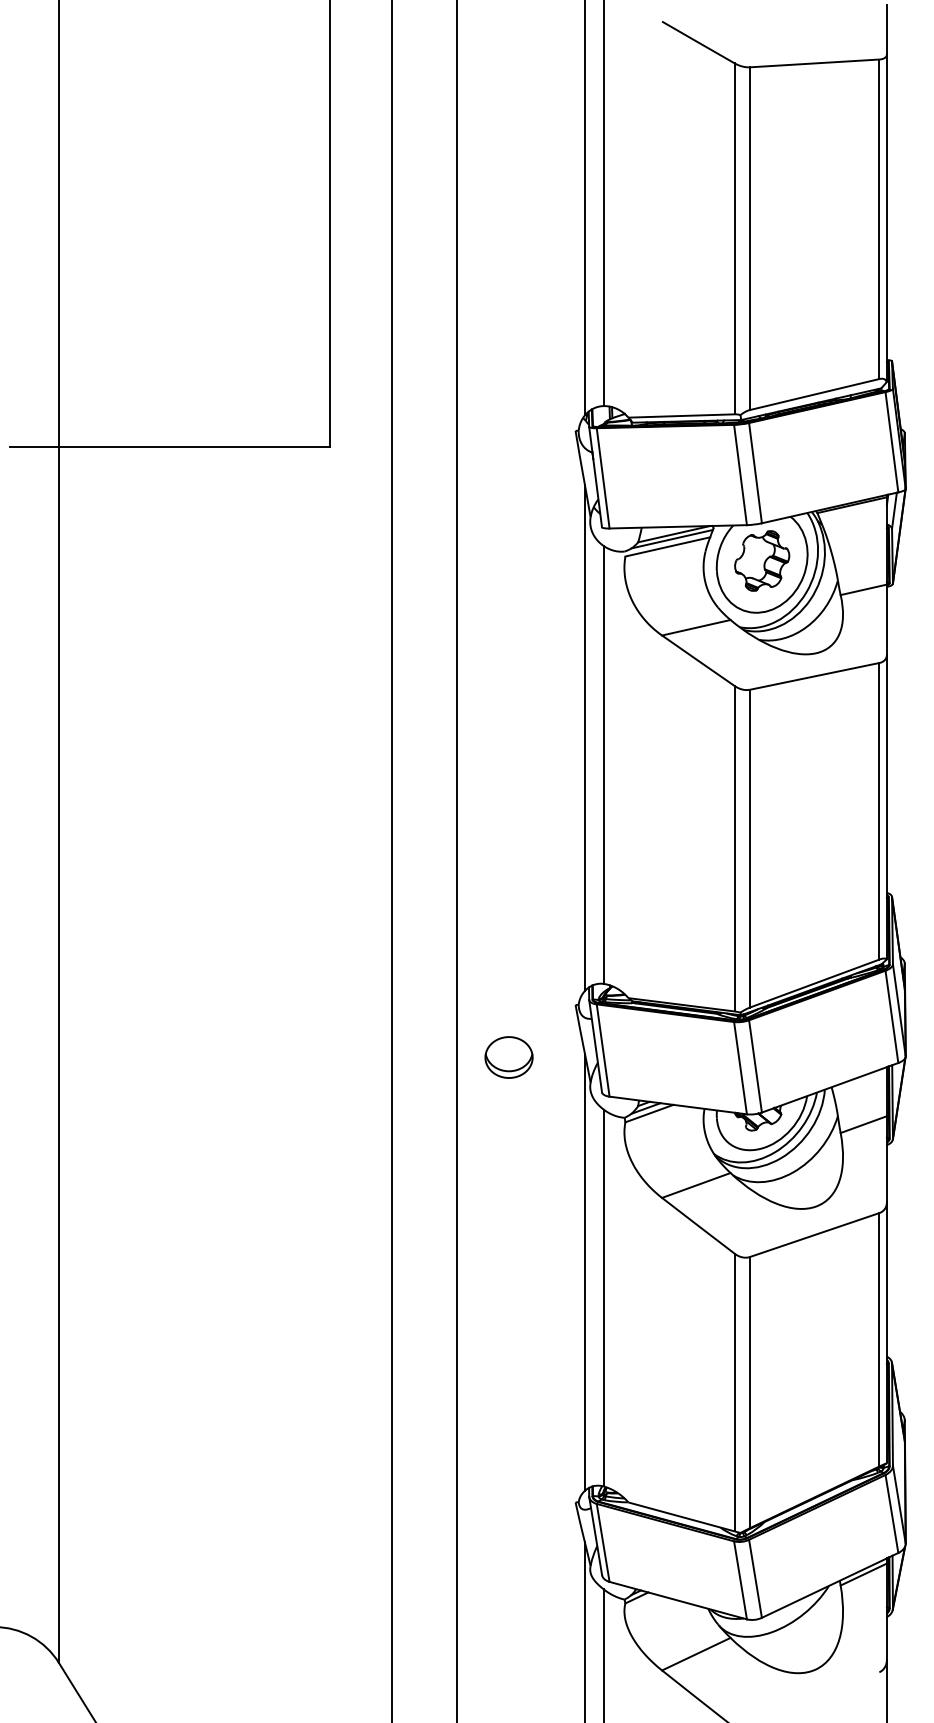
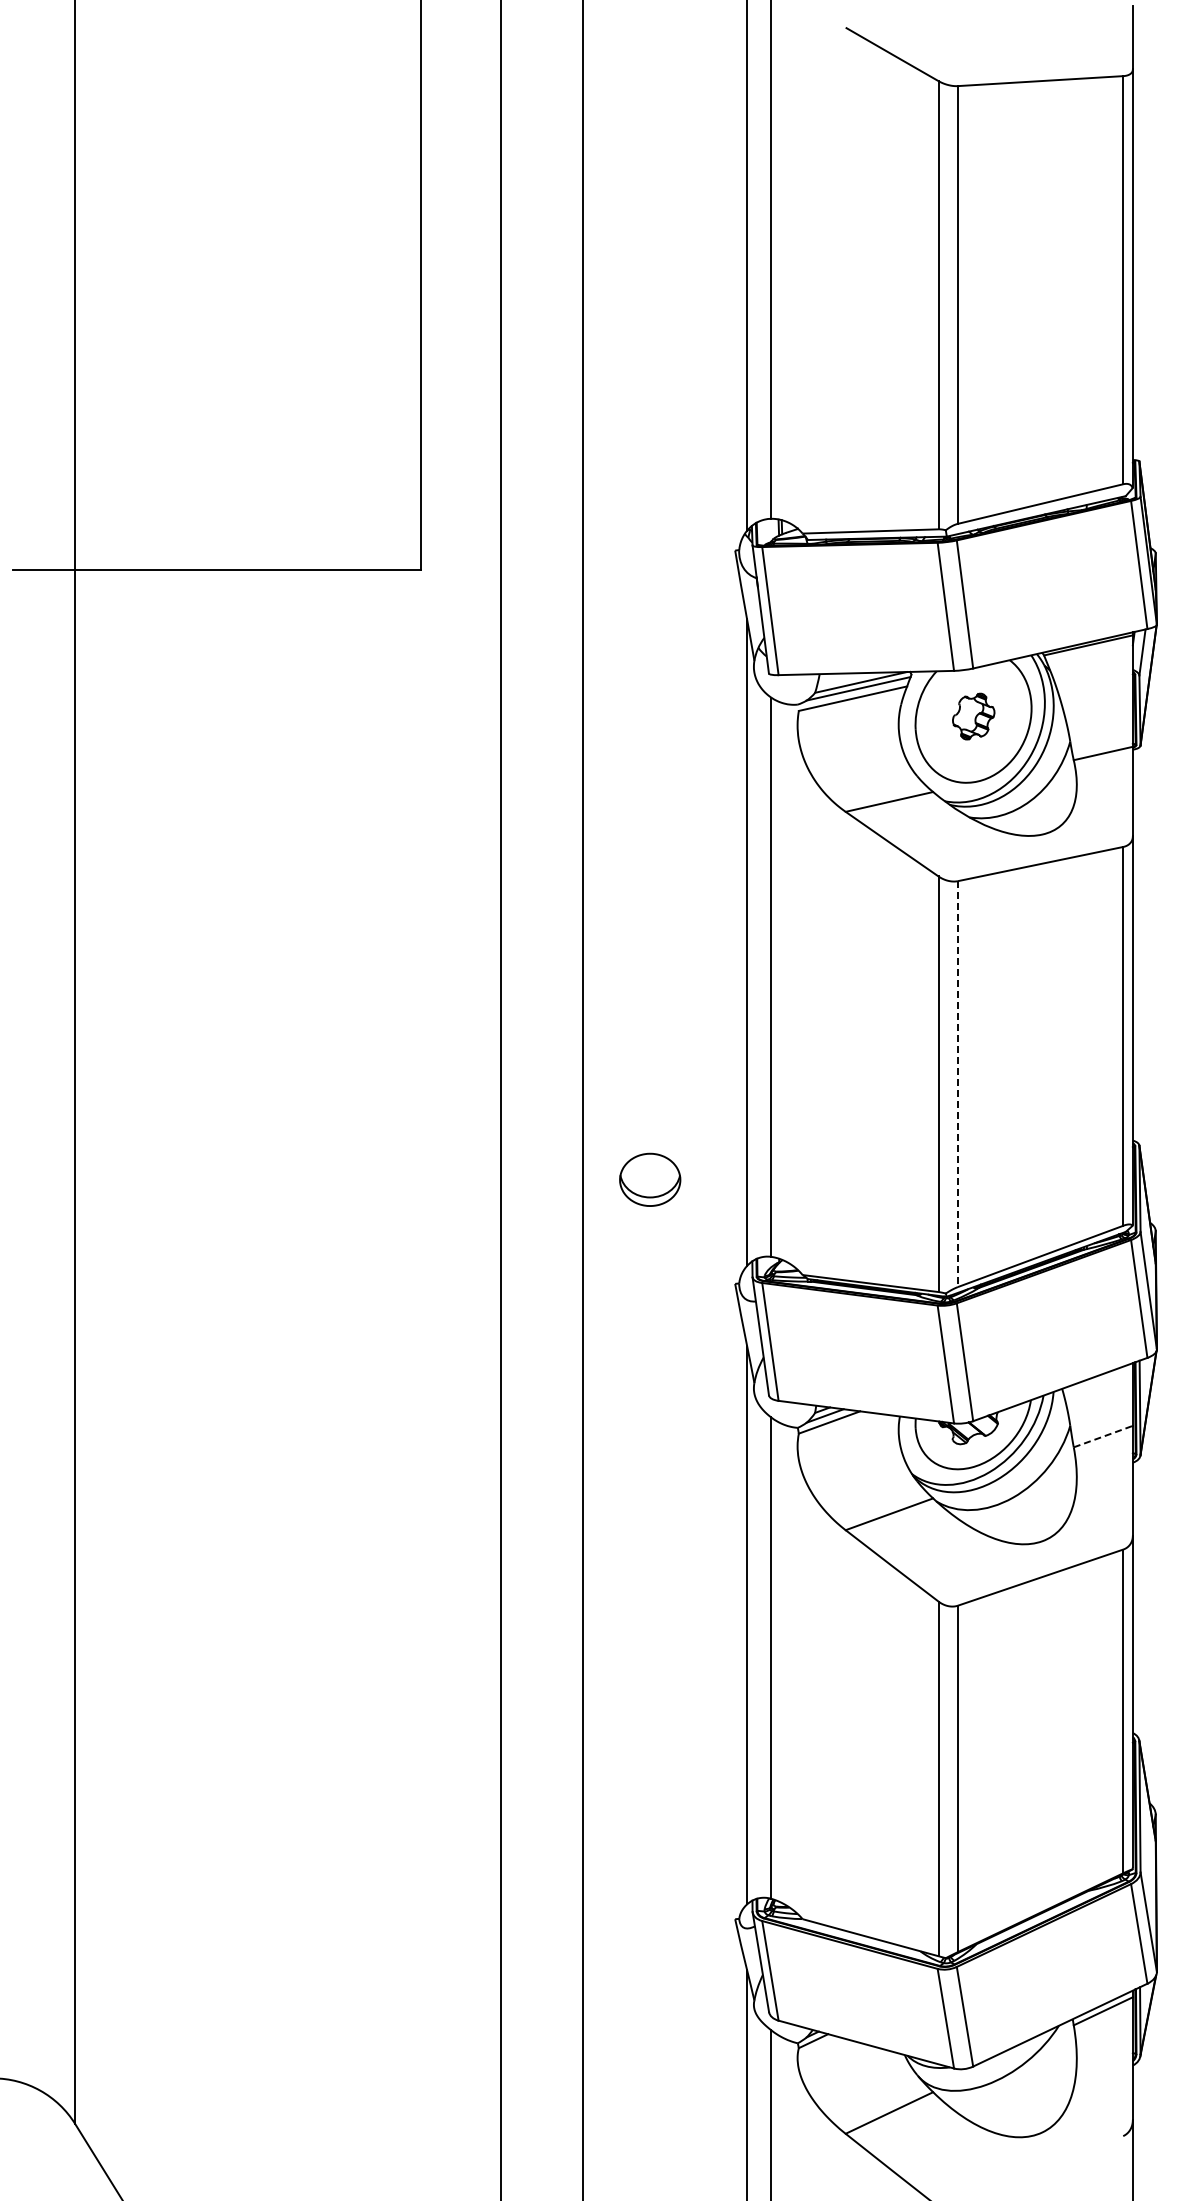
part: (762, 560) -> (973, 716), size x0.6
line: (749, 848) -> (957, 1084), solid -> dashed
part: (509, 1057) -> (650, 1179), moved
line: (863, 1124) -> (1103, 1436), solid -> dashed

